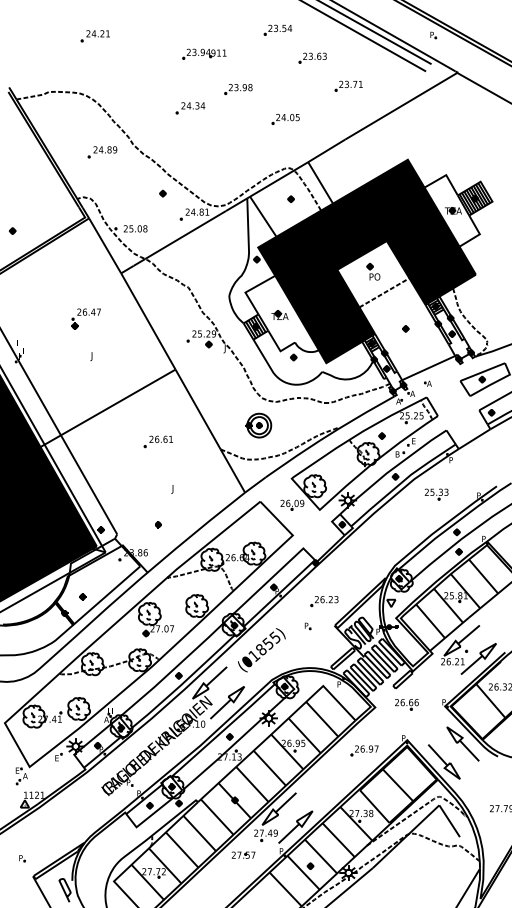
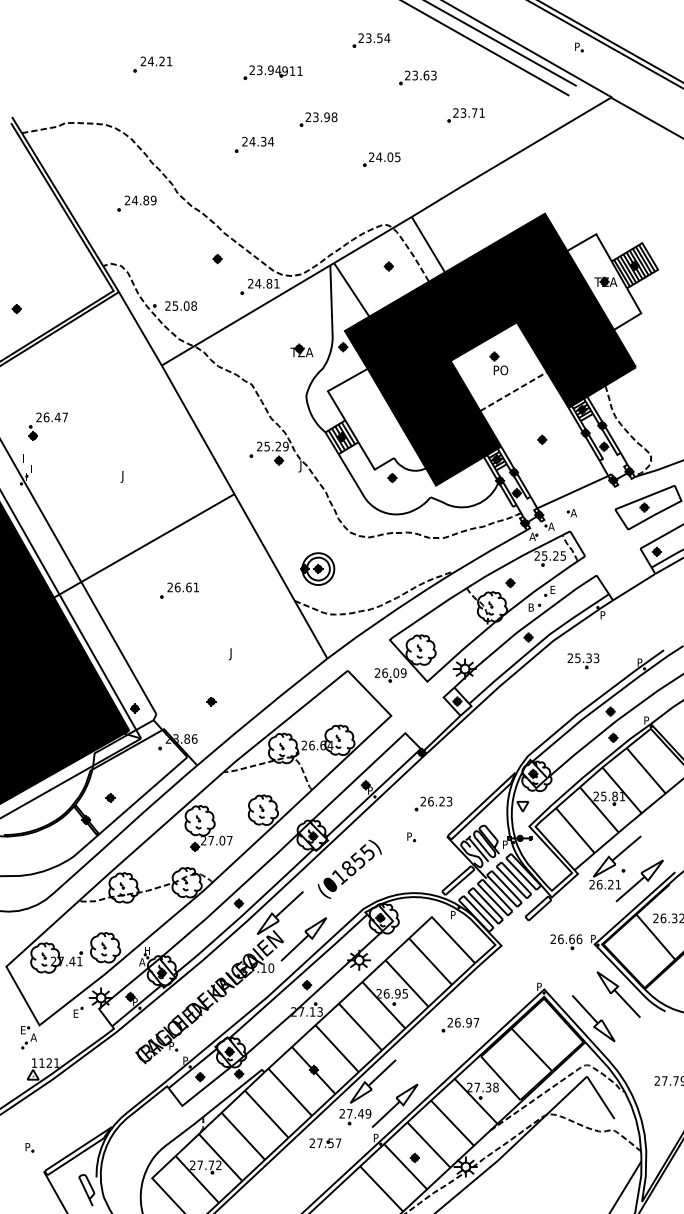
part: (94, 36) -> (151, 65), moved
part: (279, 314) -> (301, 349), moved
part: (85, 318) -> (47, 425), moved
part: (258, 425) -> (317, 568), moved
part: (157, 441) -> (178, 590), moved
part: (406, 704) -> (565, 941), moved
part: (364, 750) -> (460, 1024), moved

